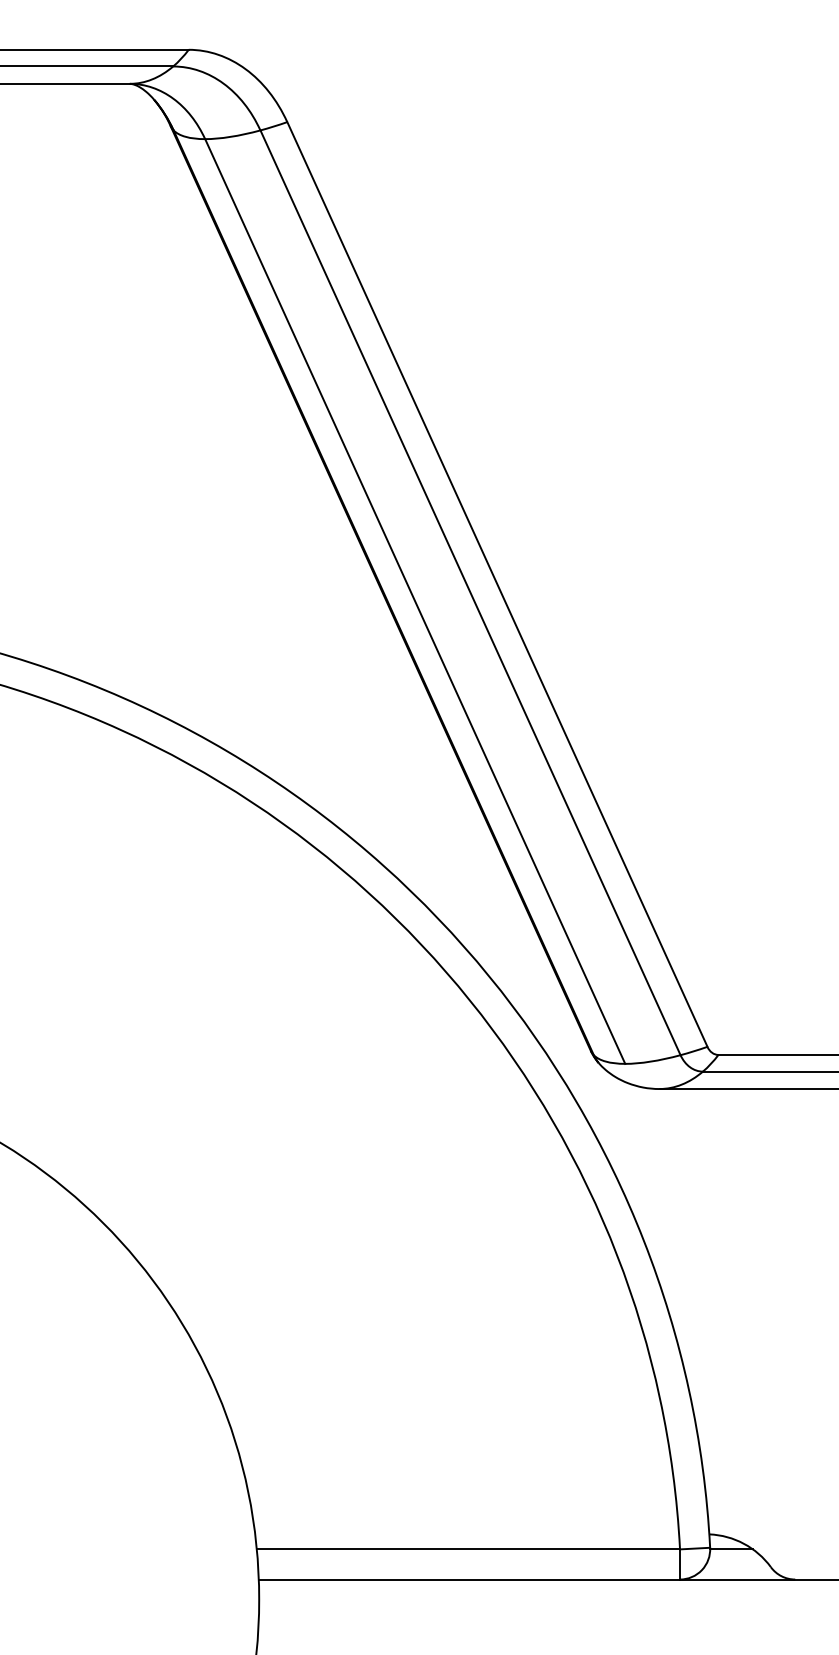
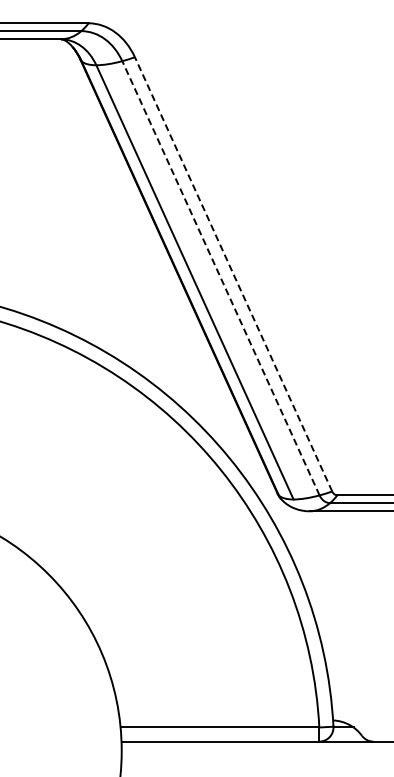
line: (497, 582) -> (233, 273), solid -> dashed
line: (469, 591) -> (220, 277), solid -> dashed

